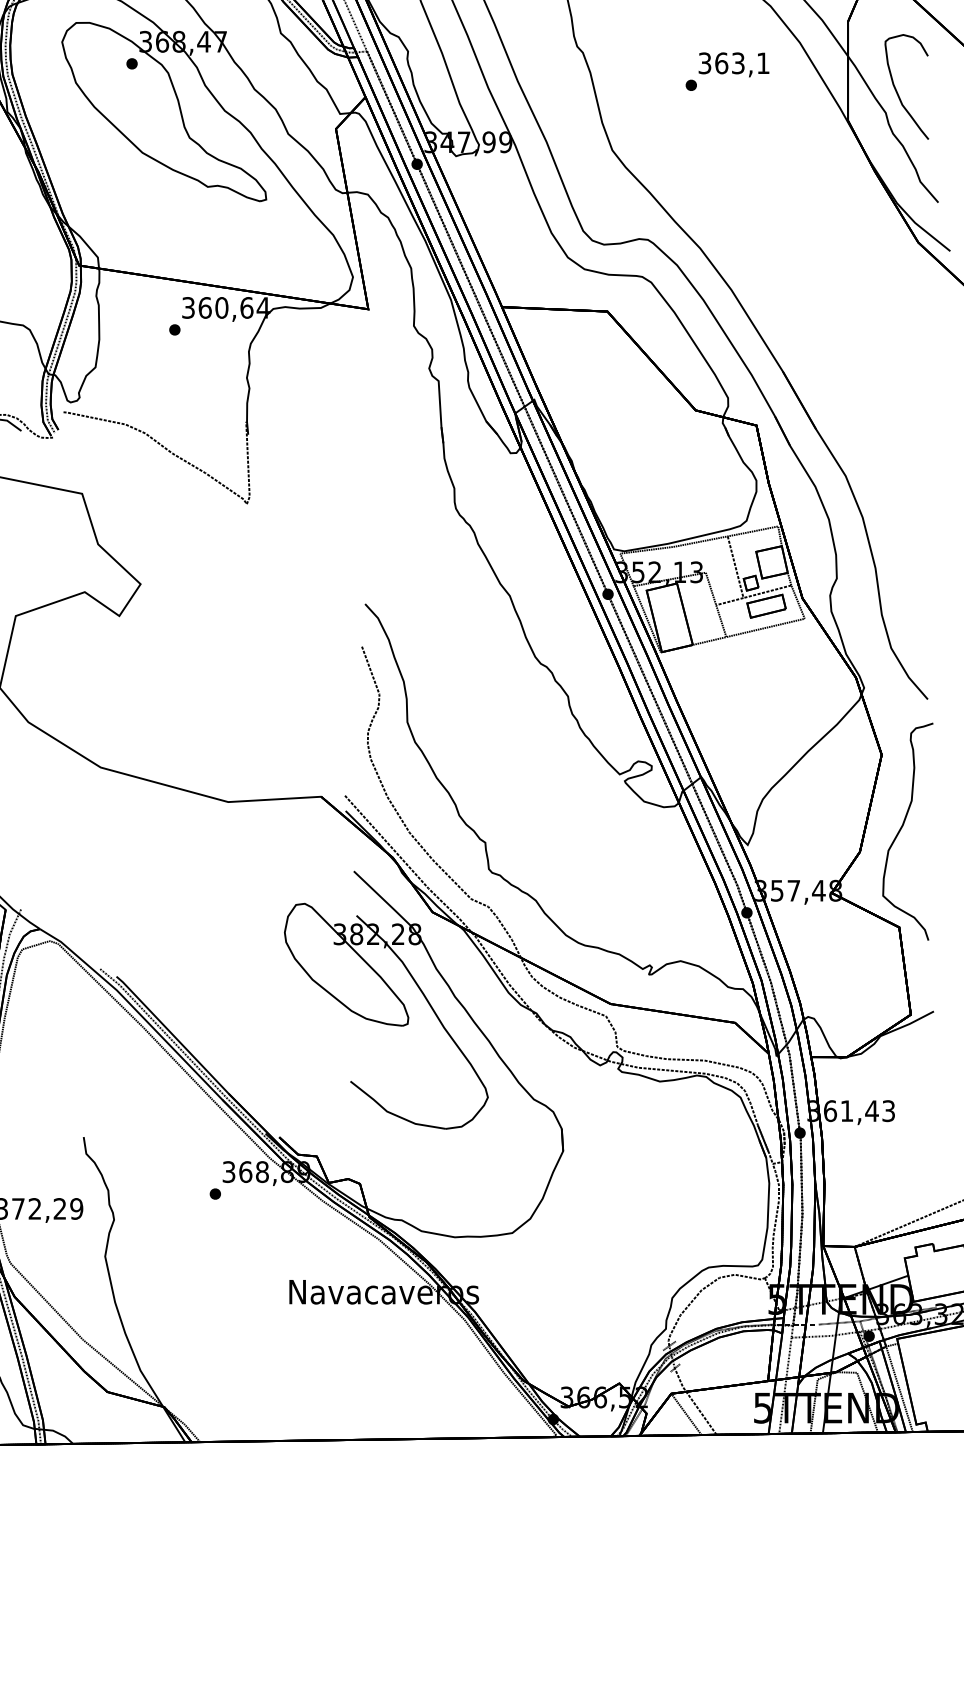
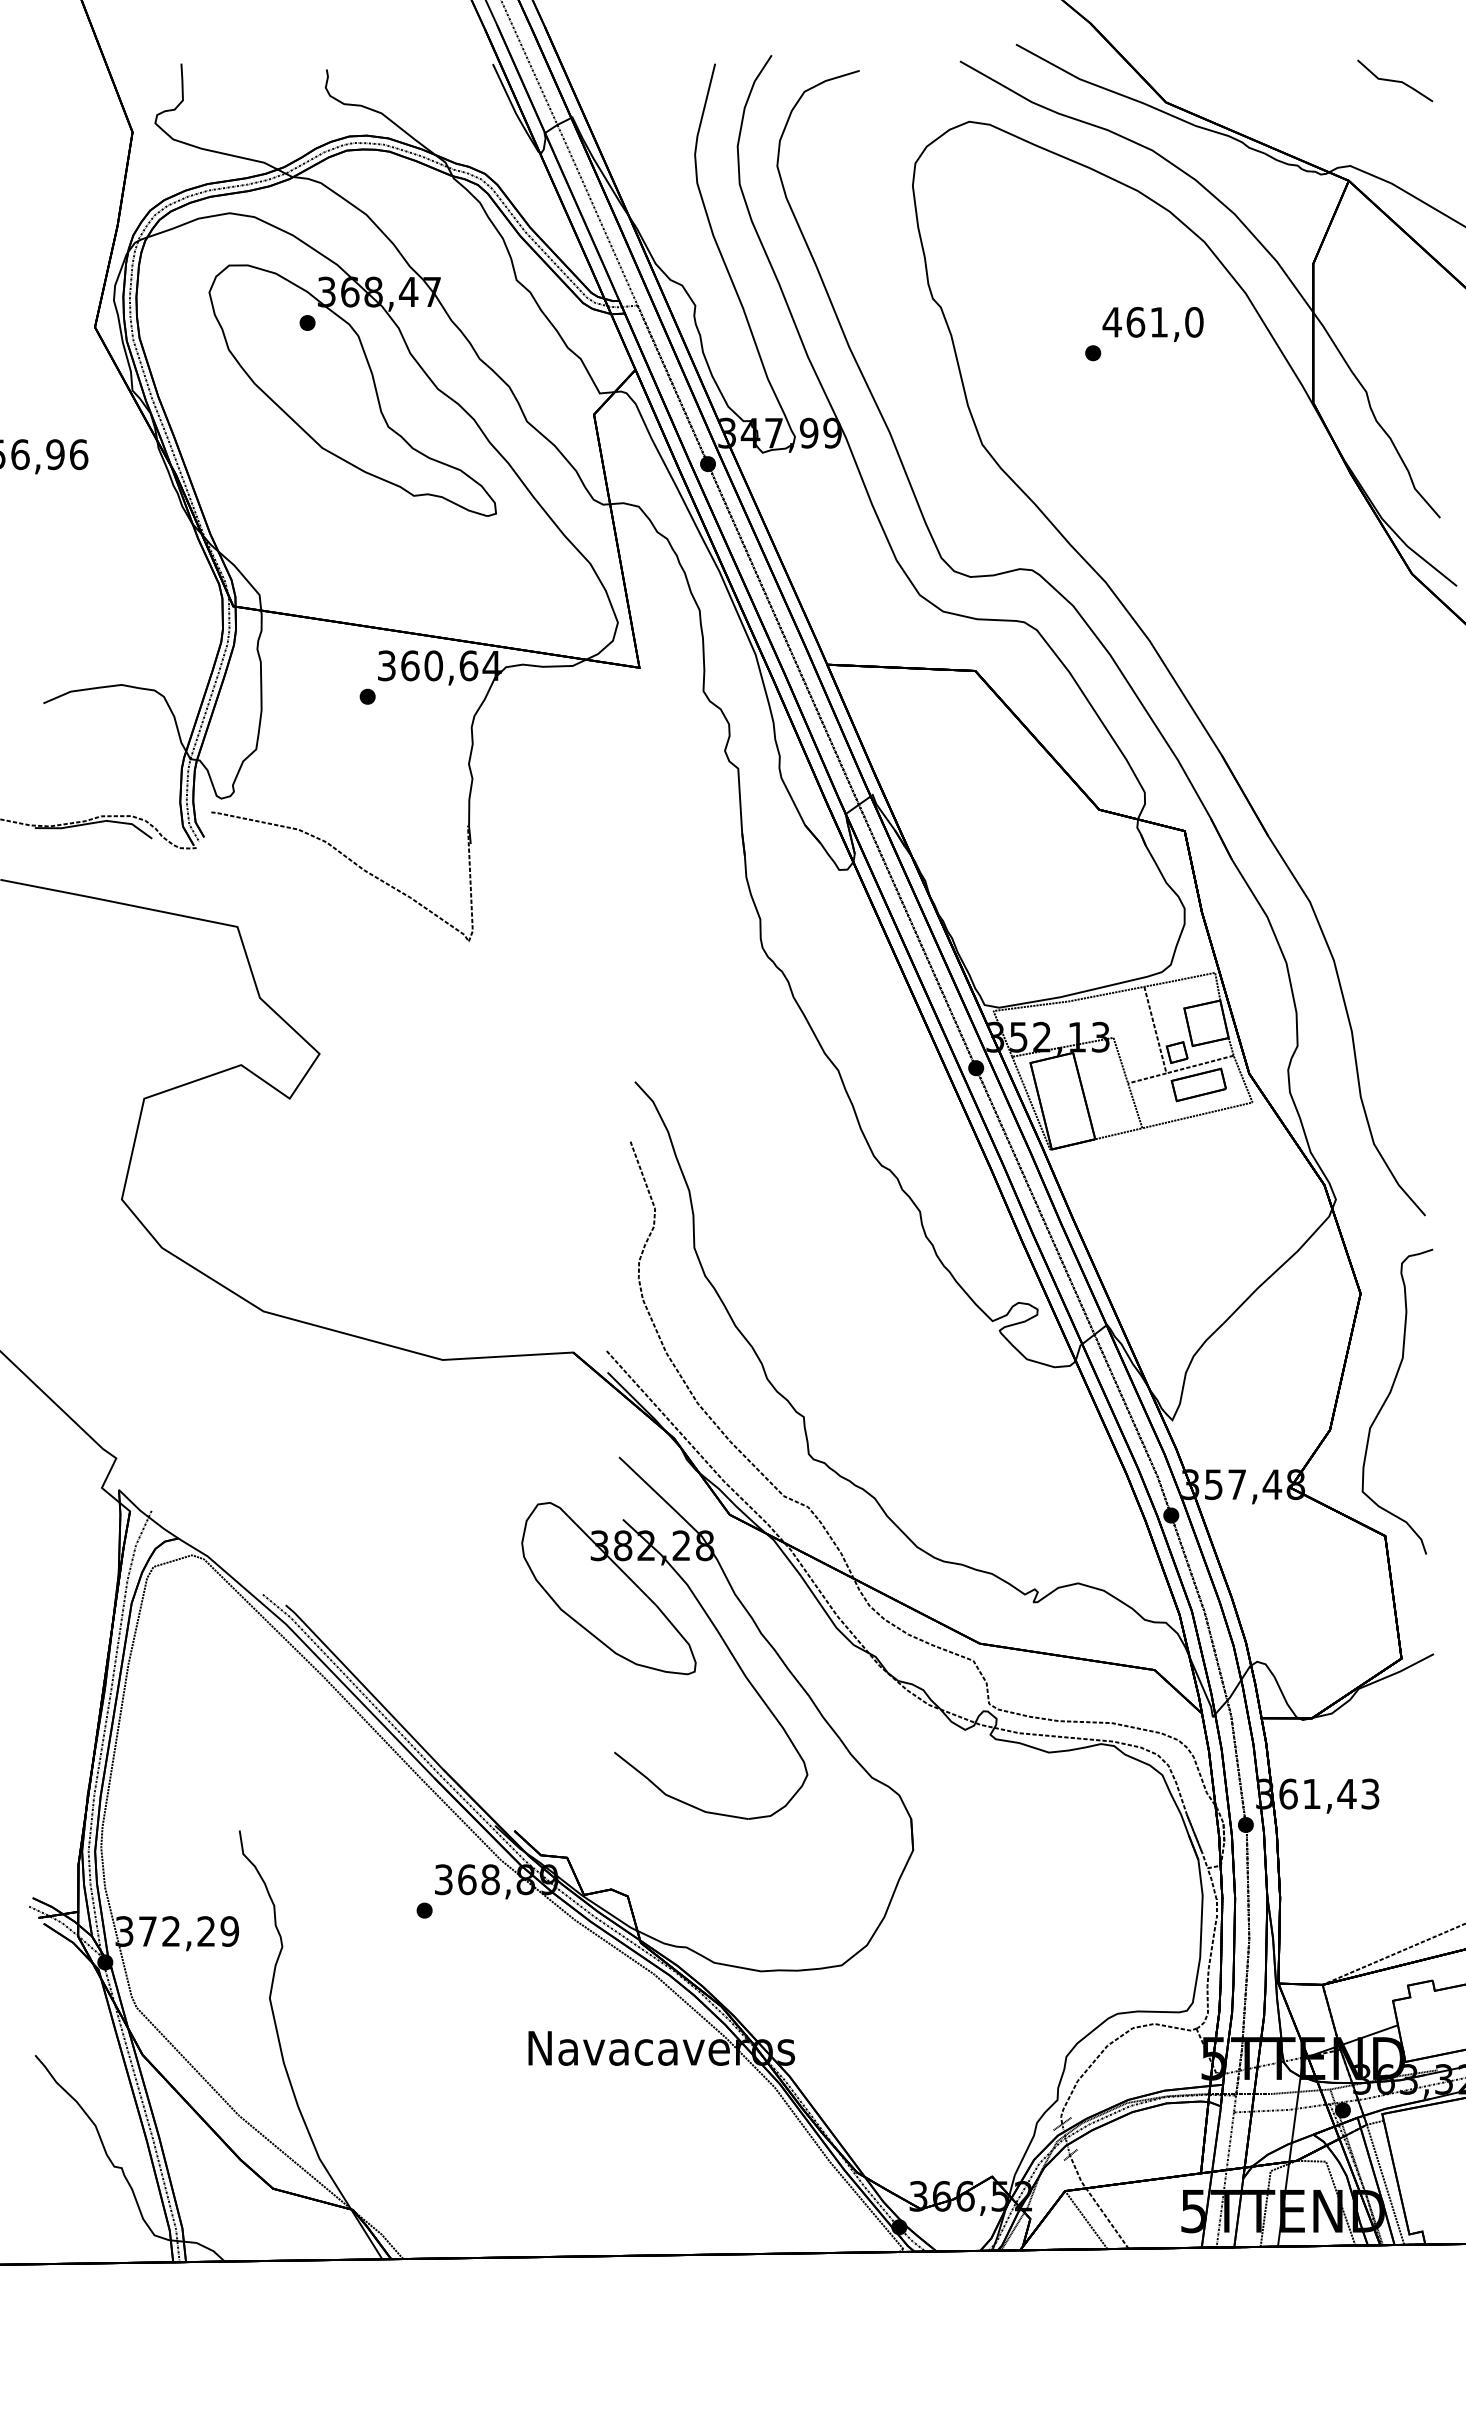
text: (733, 62) -> (1152, 321), 363,1 -> 461,0
curve: (897, 91) -> (1382, 361), removed

